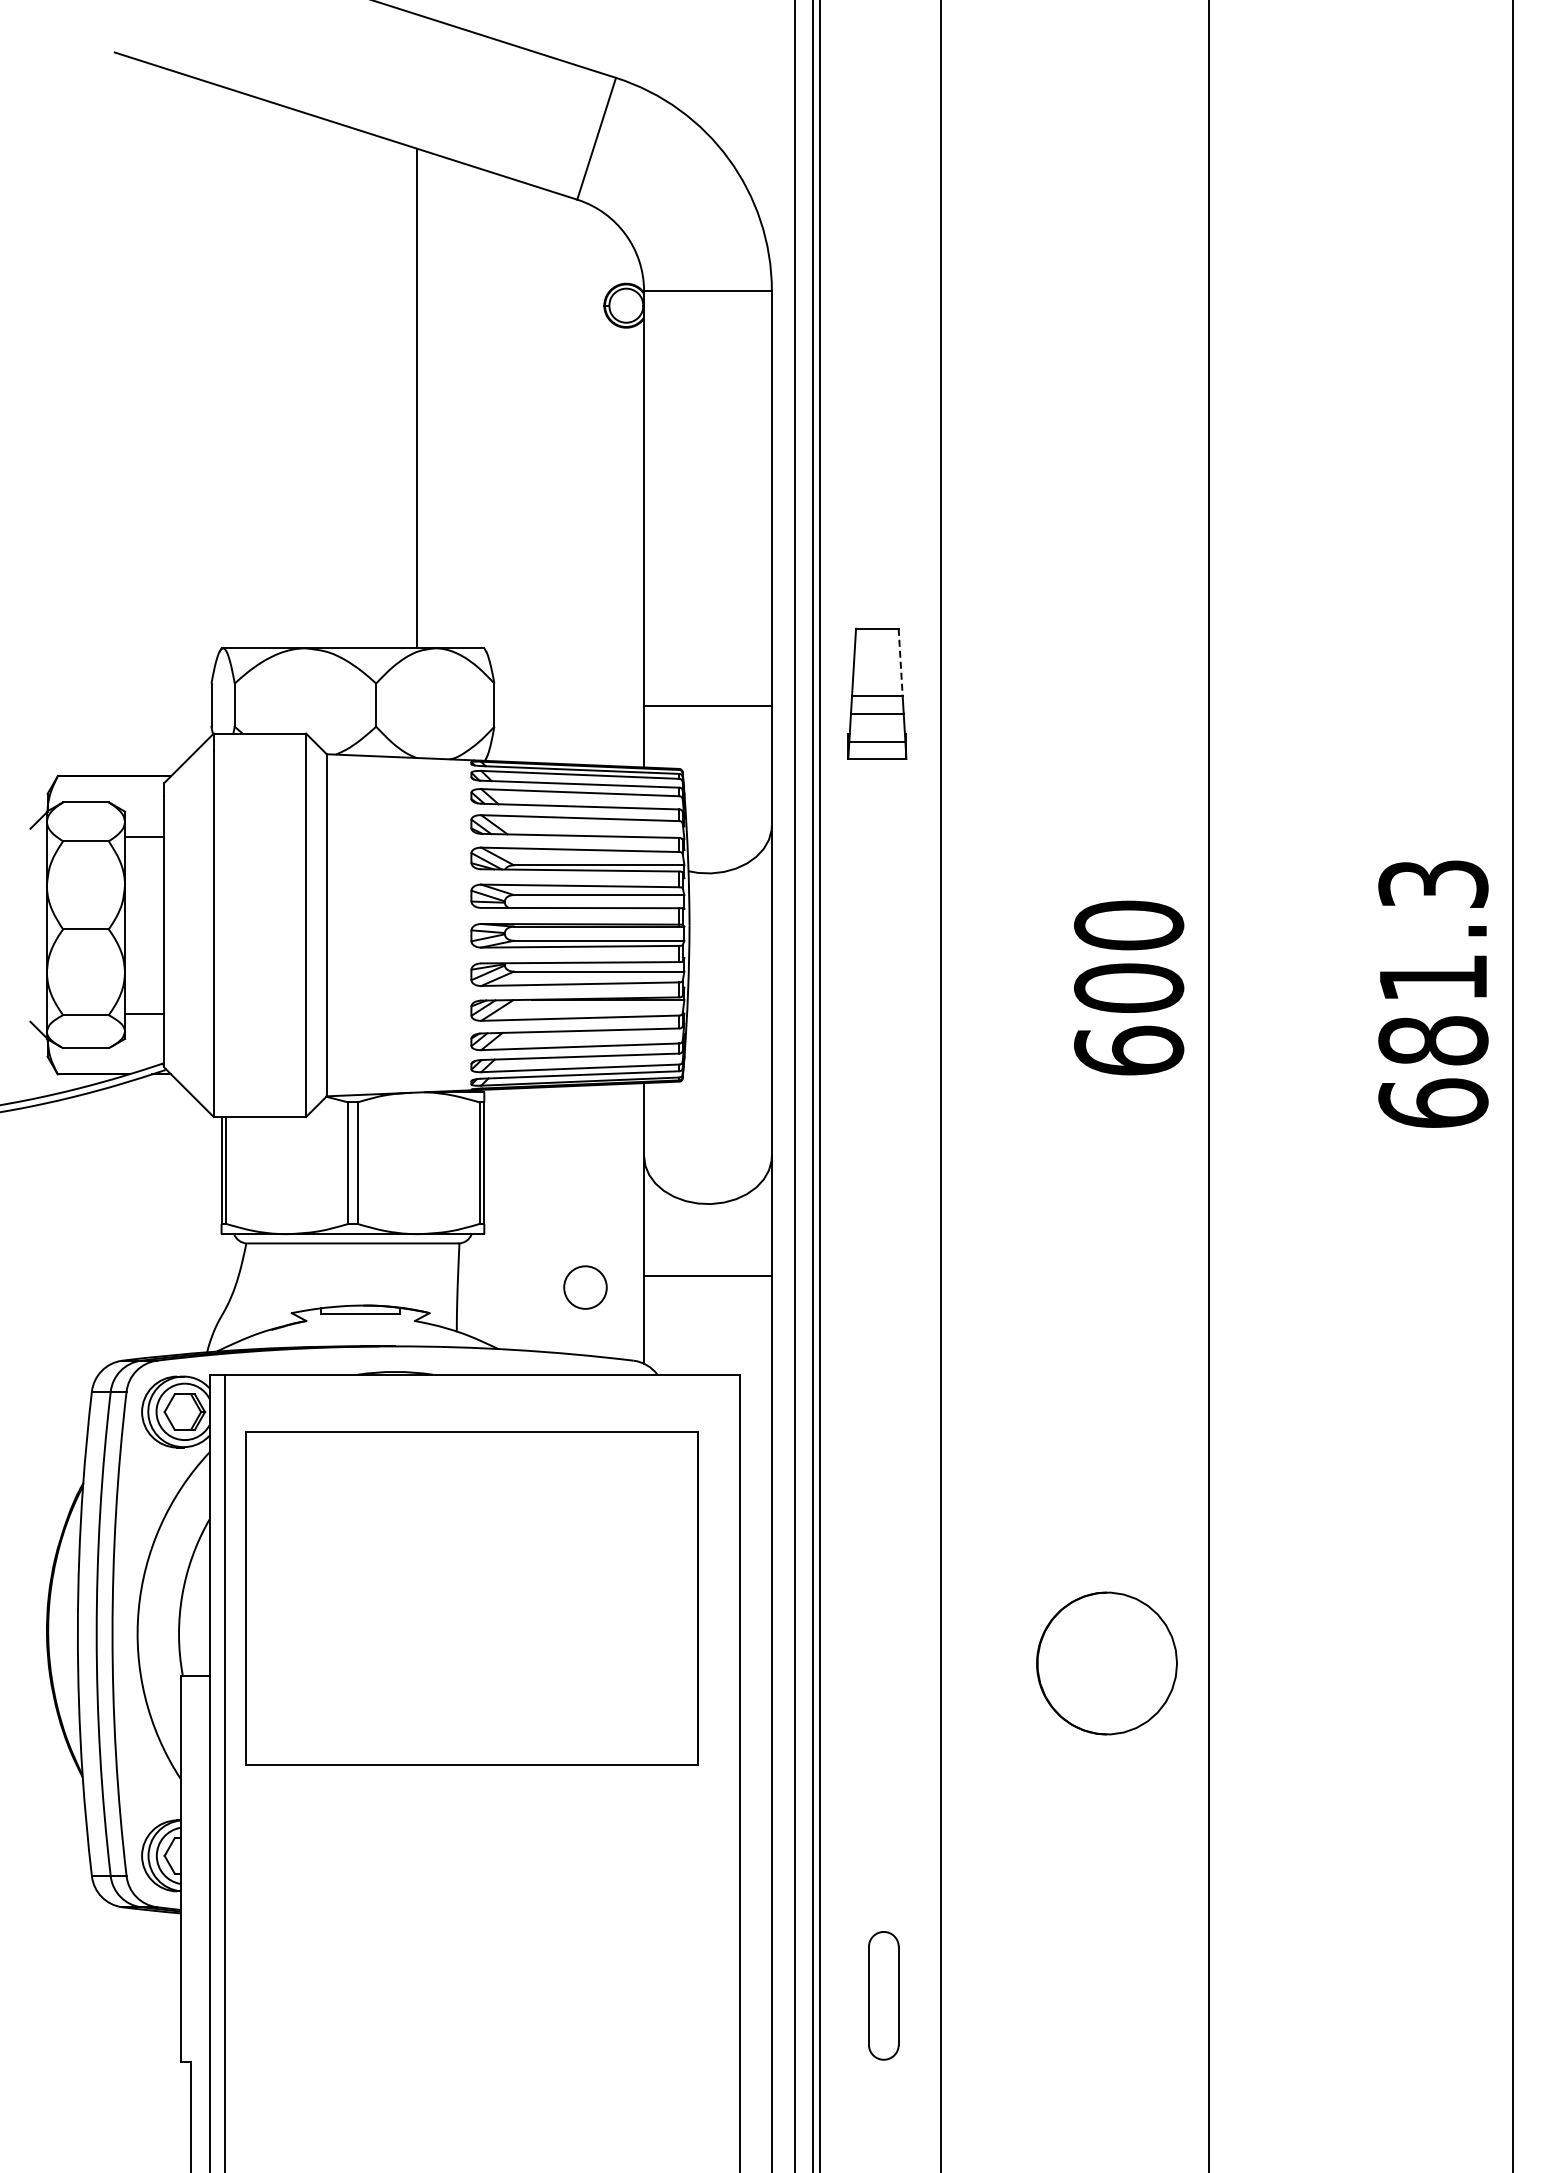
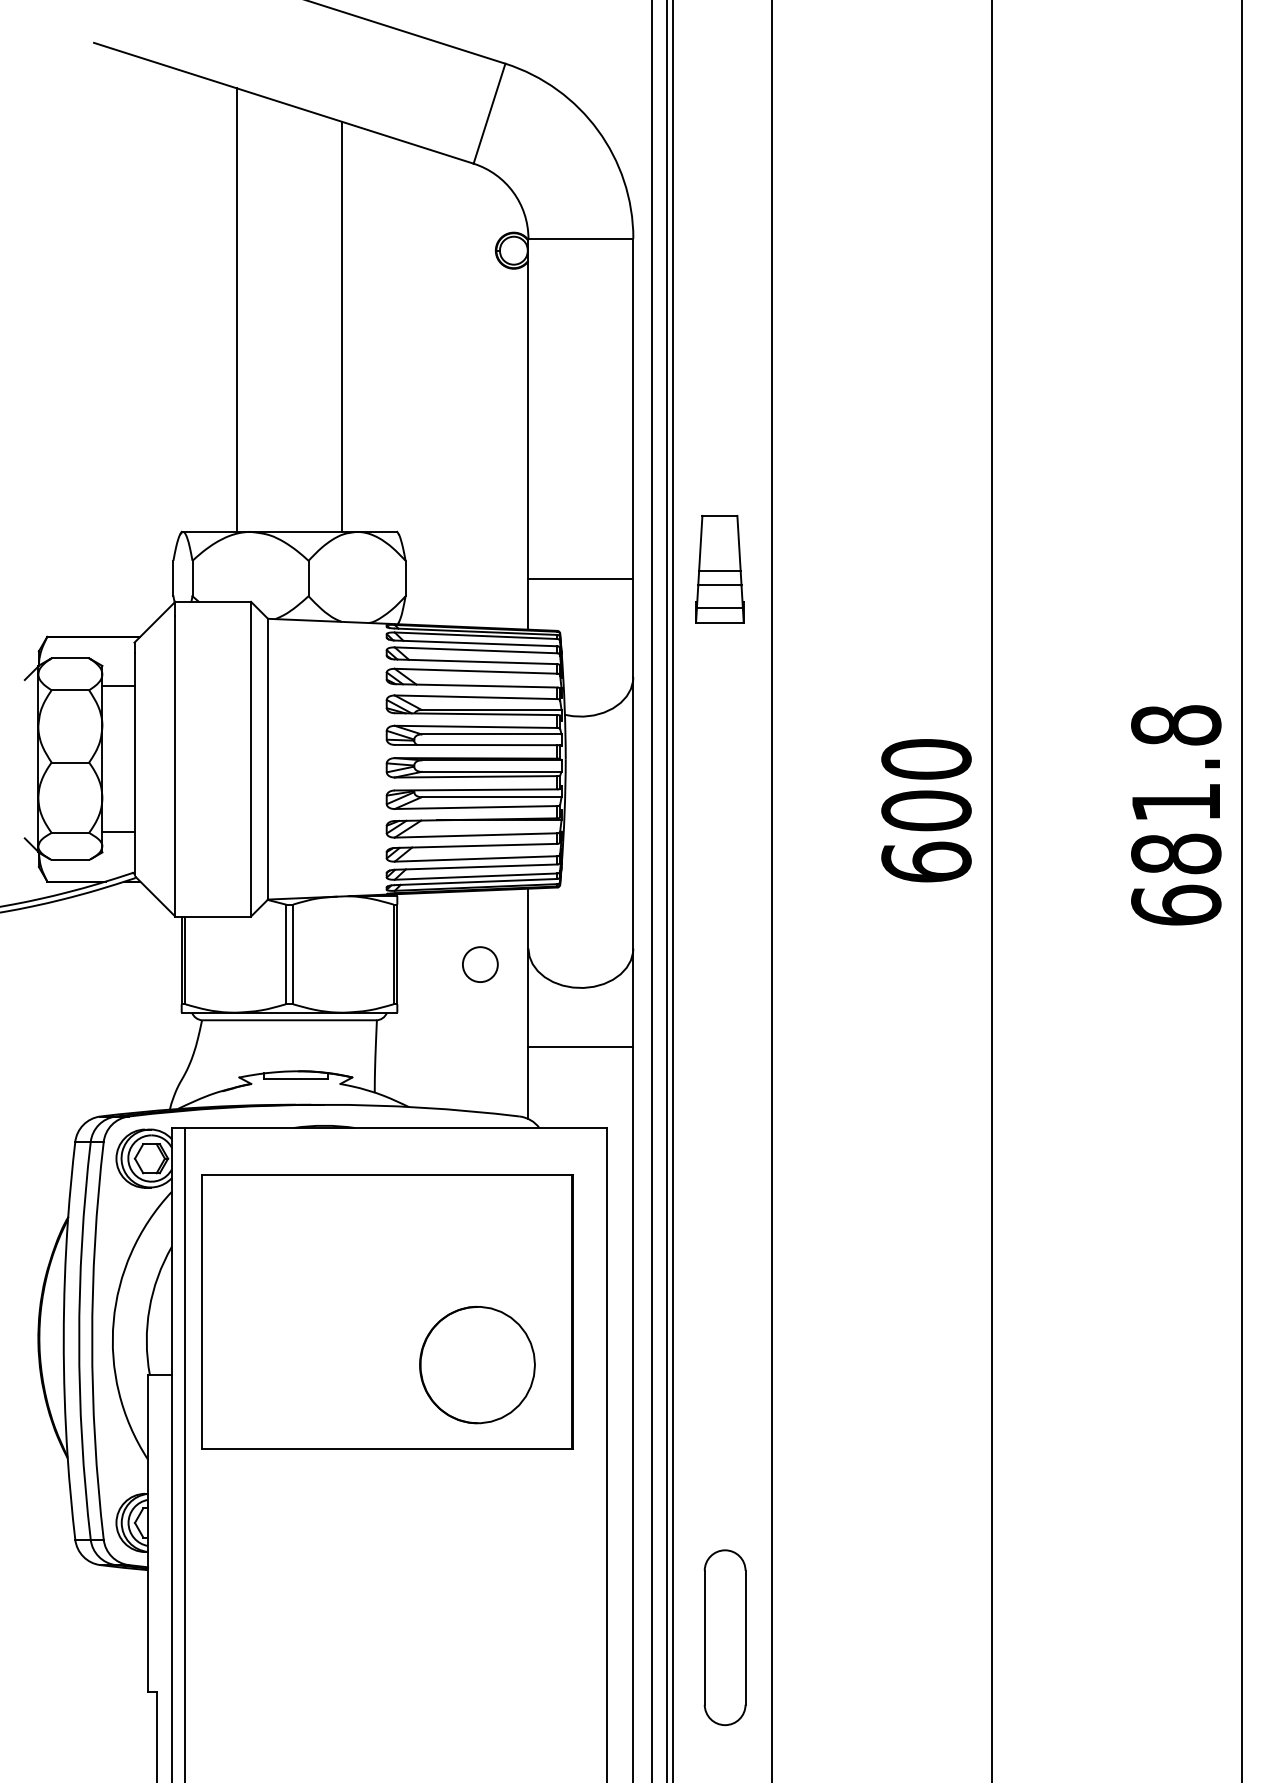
line: (289, 377) -> (237, 309), added
line: (900, 662) -> (738, 543), dashed -> solid
text: (1433, 883) -> (1176, 724), 681.3 -> 681.8
circle: (585, 1287) -> (480, 964), moved
part: (1106, 1663) -> (477, 1365), moved
part: (883, 1995) -> (724, 1637), size x1.67

